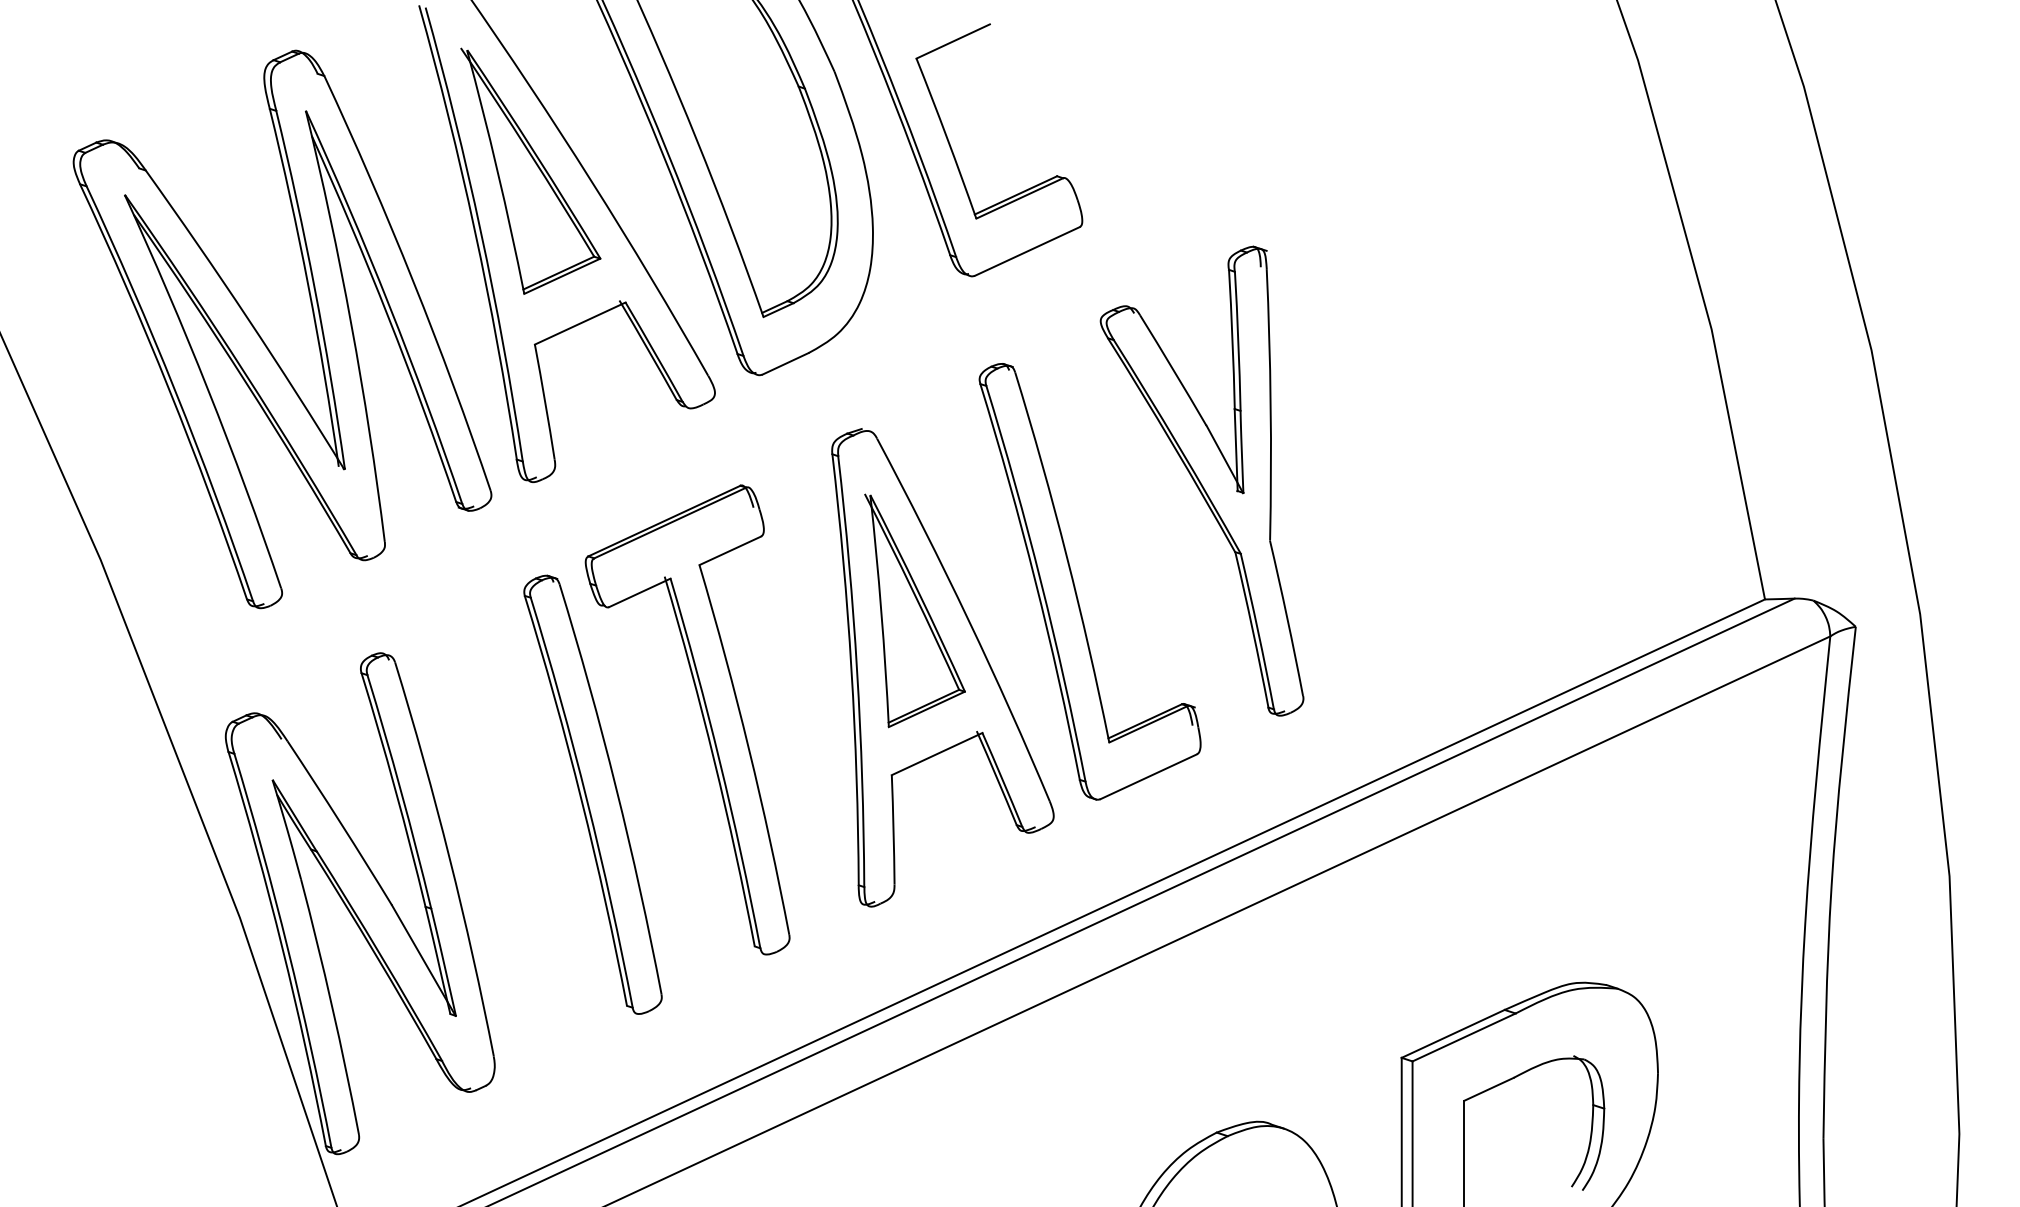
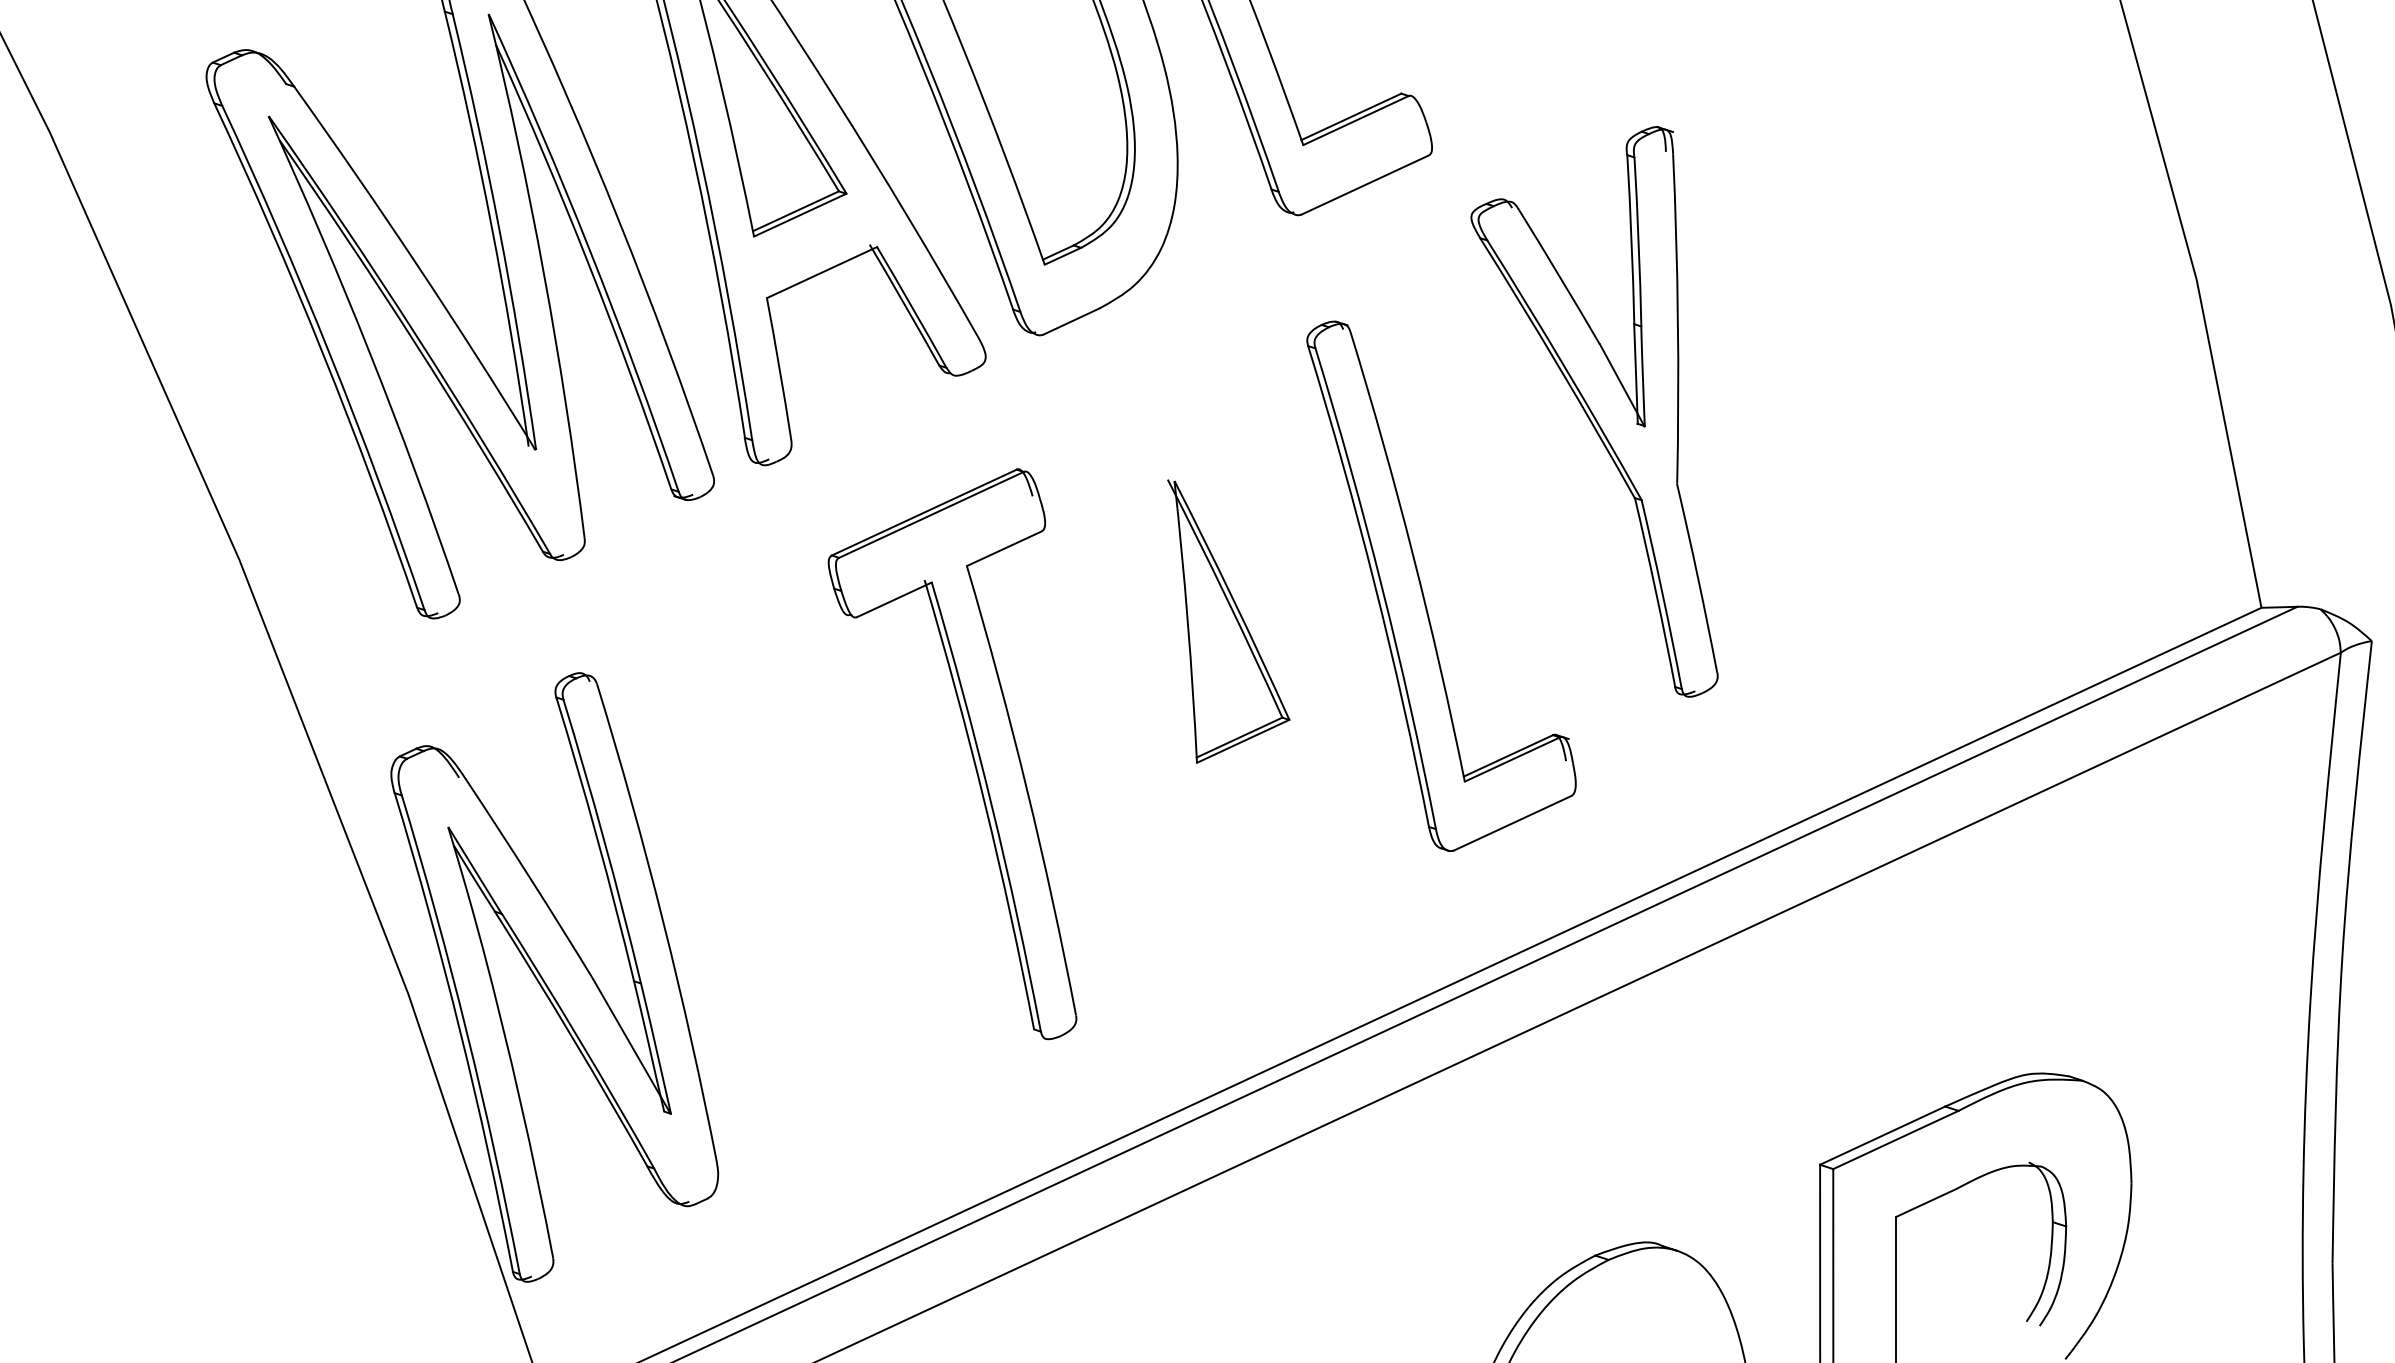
part: (1201, 480) -> (1593, 411), moved
part: (942, 667) -> (1262, 690), removed
part: (592, 794) -> (836, 844), removed

